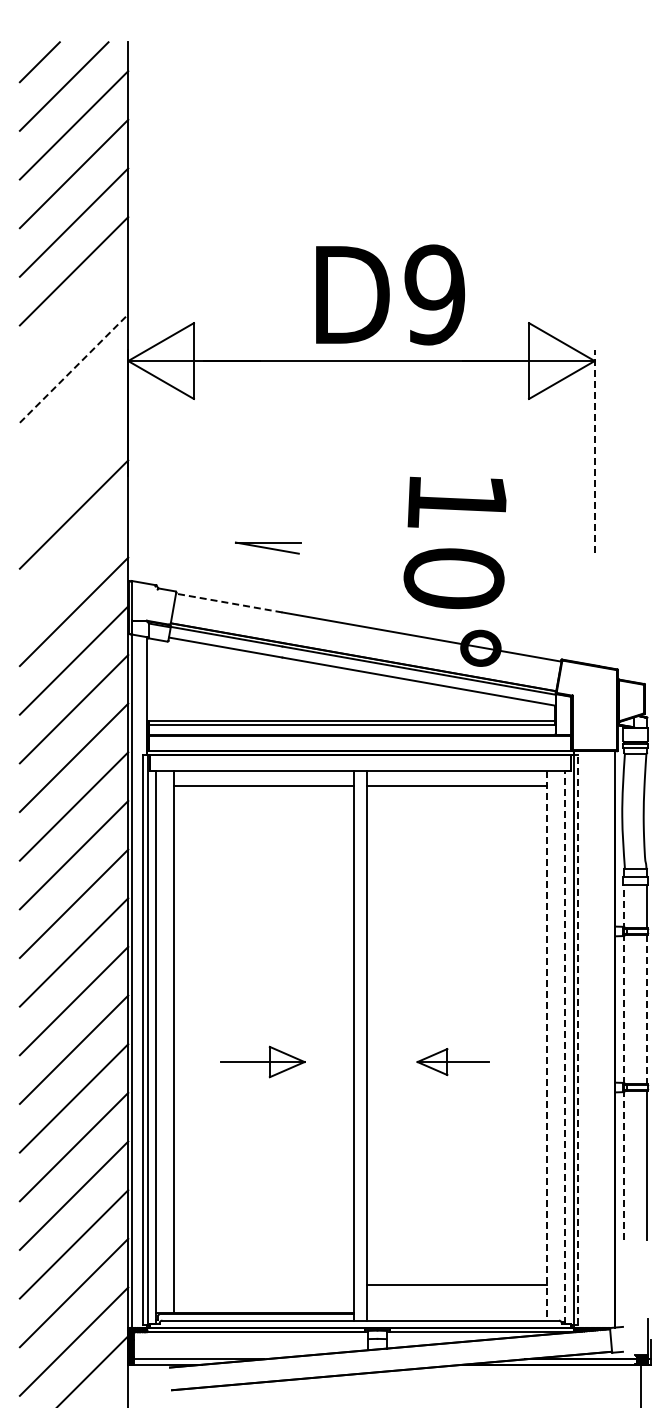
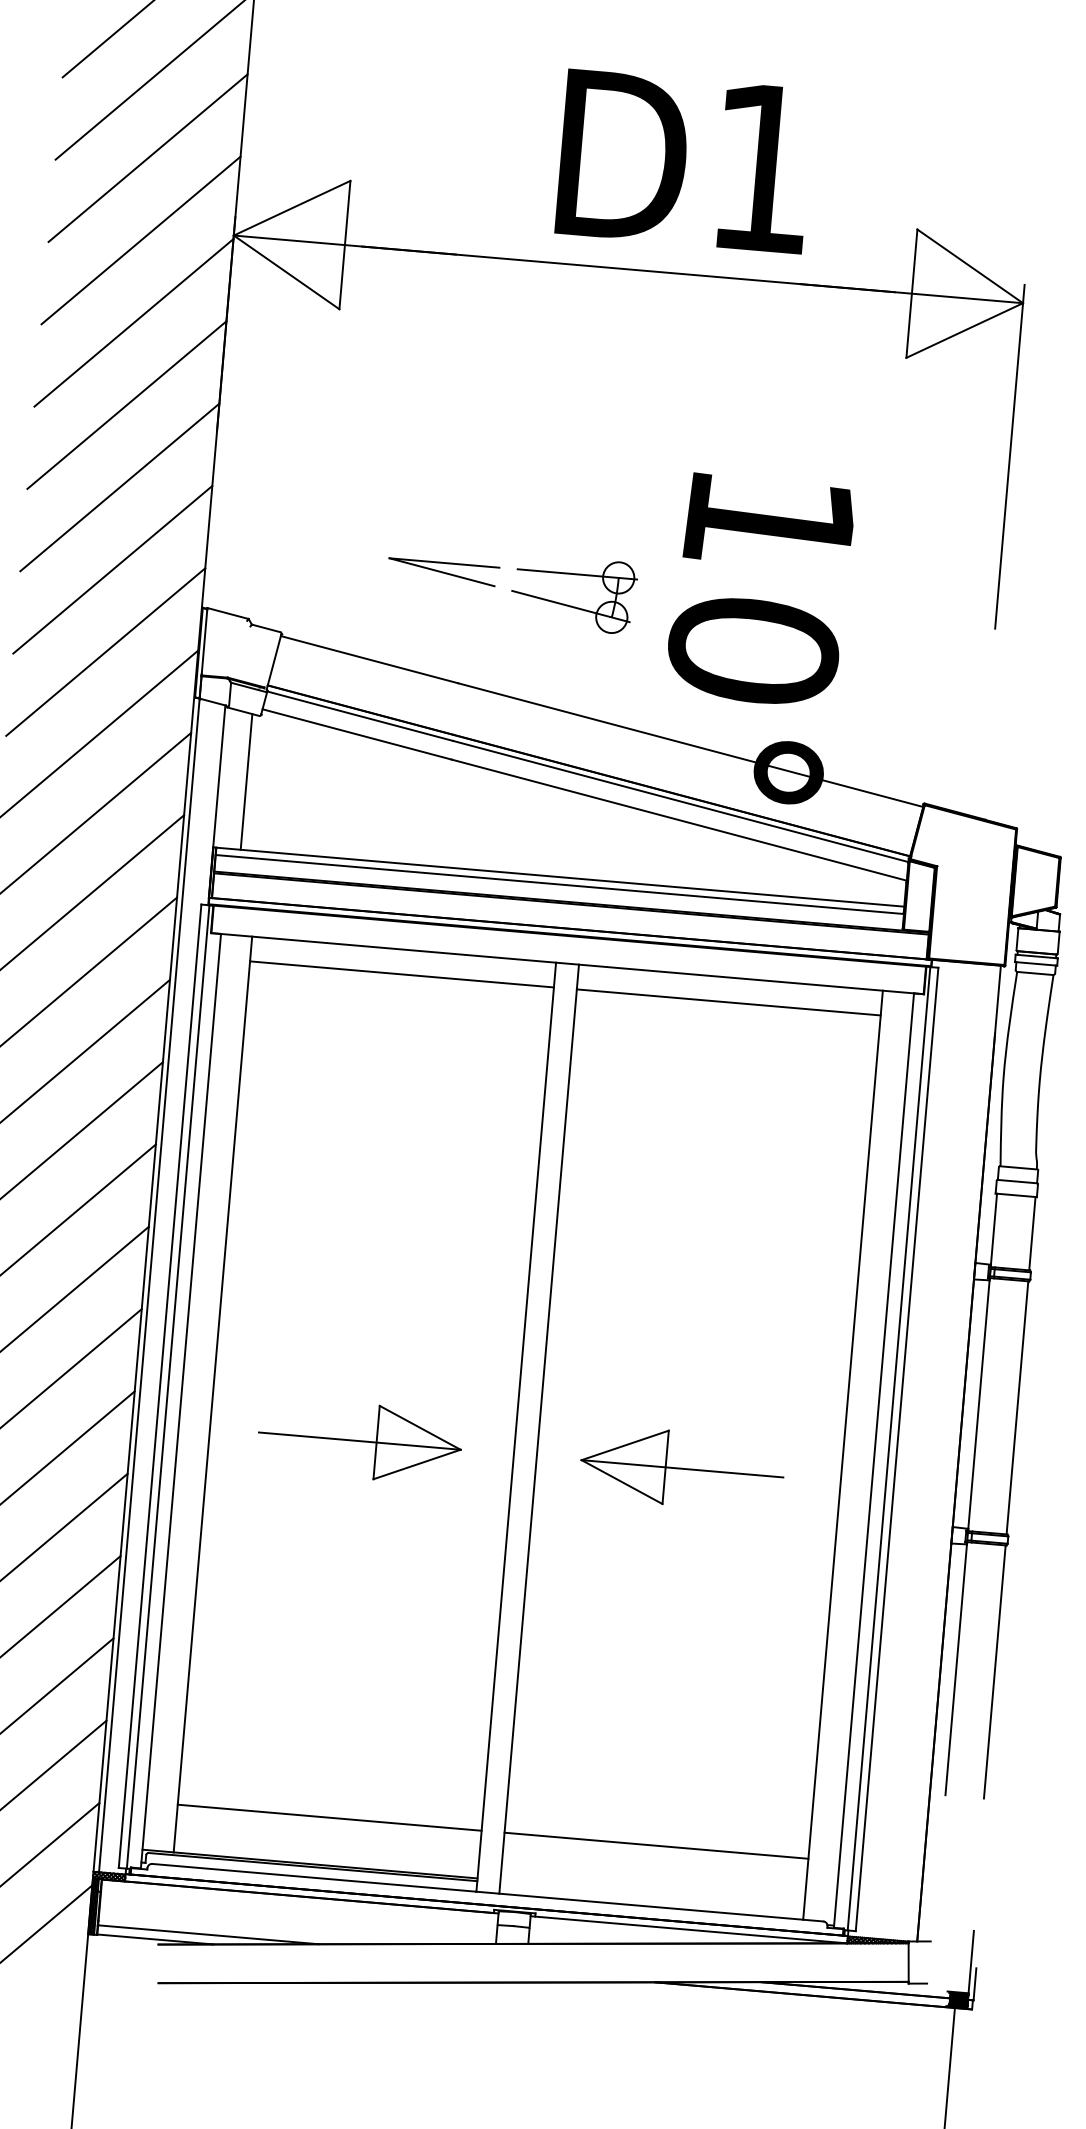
text: (434, 294) -> (761, 167), D9 -> D1
line: (73, 319) -> (147, 157), added
line: (74, 368) -> (141, 240), dashed -> solid
line: (73, 417) -> (132, 323), added
line: (594, 451) -> (1009, 456), dashed -> solid
line: (73, 465) -> (126, 404), added
part: (344, 560) -> (570, 604), added
line: (73, 563) -> (111, 570), added
line: (228, 602) -> (368, 658), dashed -> solid
line: (163, 680) -> (247, 781), added
line: (624, 984) -> (982, 1362), dashed -> solid
line: (647, 1009) -> (1018, 1407), dashed -> solid
line: (578, 1039) -> (897, 1448), dashed -> solid
line: (547, 1046) -> (843, 1456), dashed -> solid
line: (565, 1047) -> (874, 1460), dashed -> solid
part: (262, 1061) -> (359, 1440), size x1.43
part: (452, 1061) -> (680, 1467), size x1.67
line: (624, 1165) -> (956, 1668), dashed -> solid
line: (263, 1284) -> (328, 1817), added

